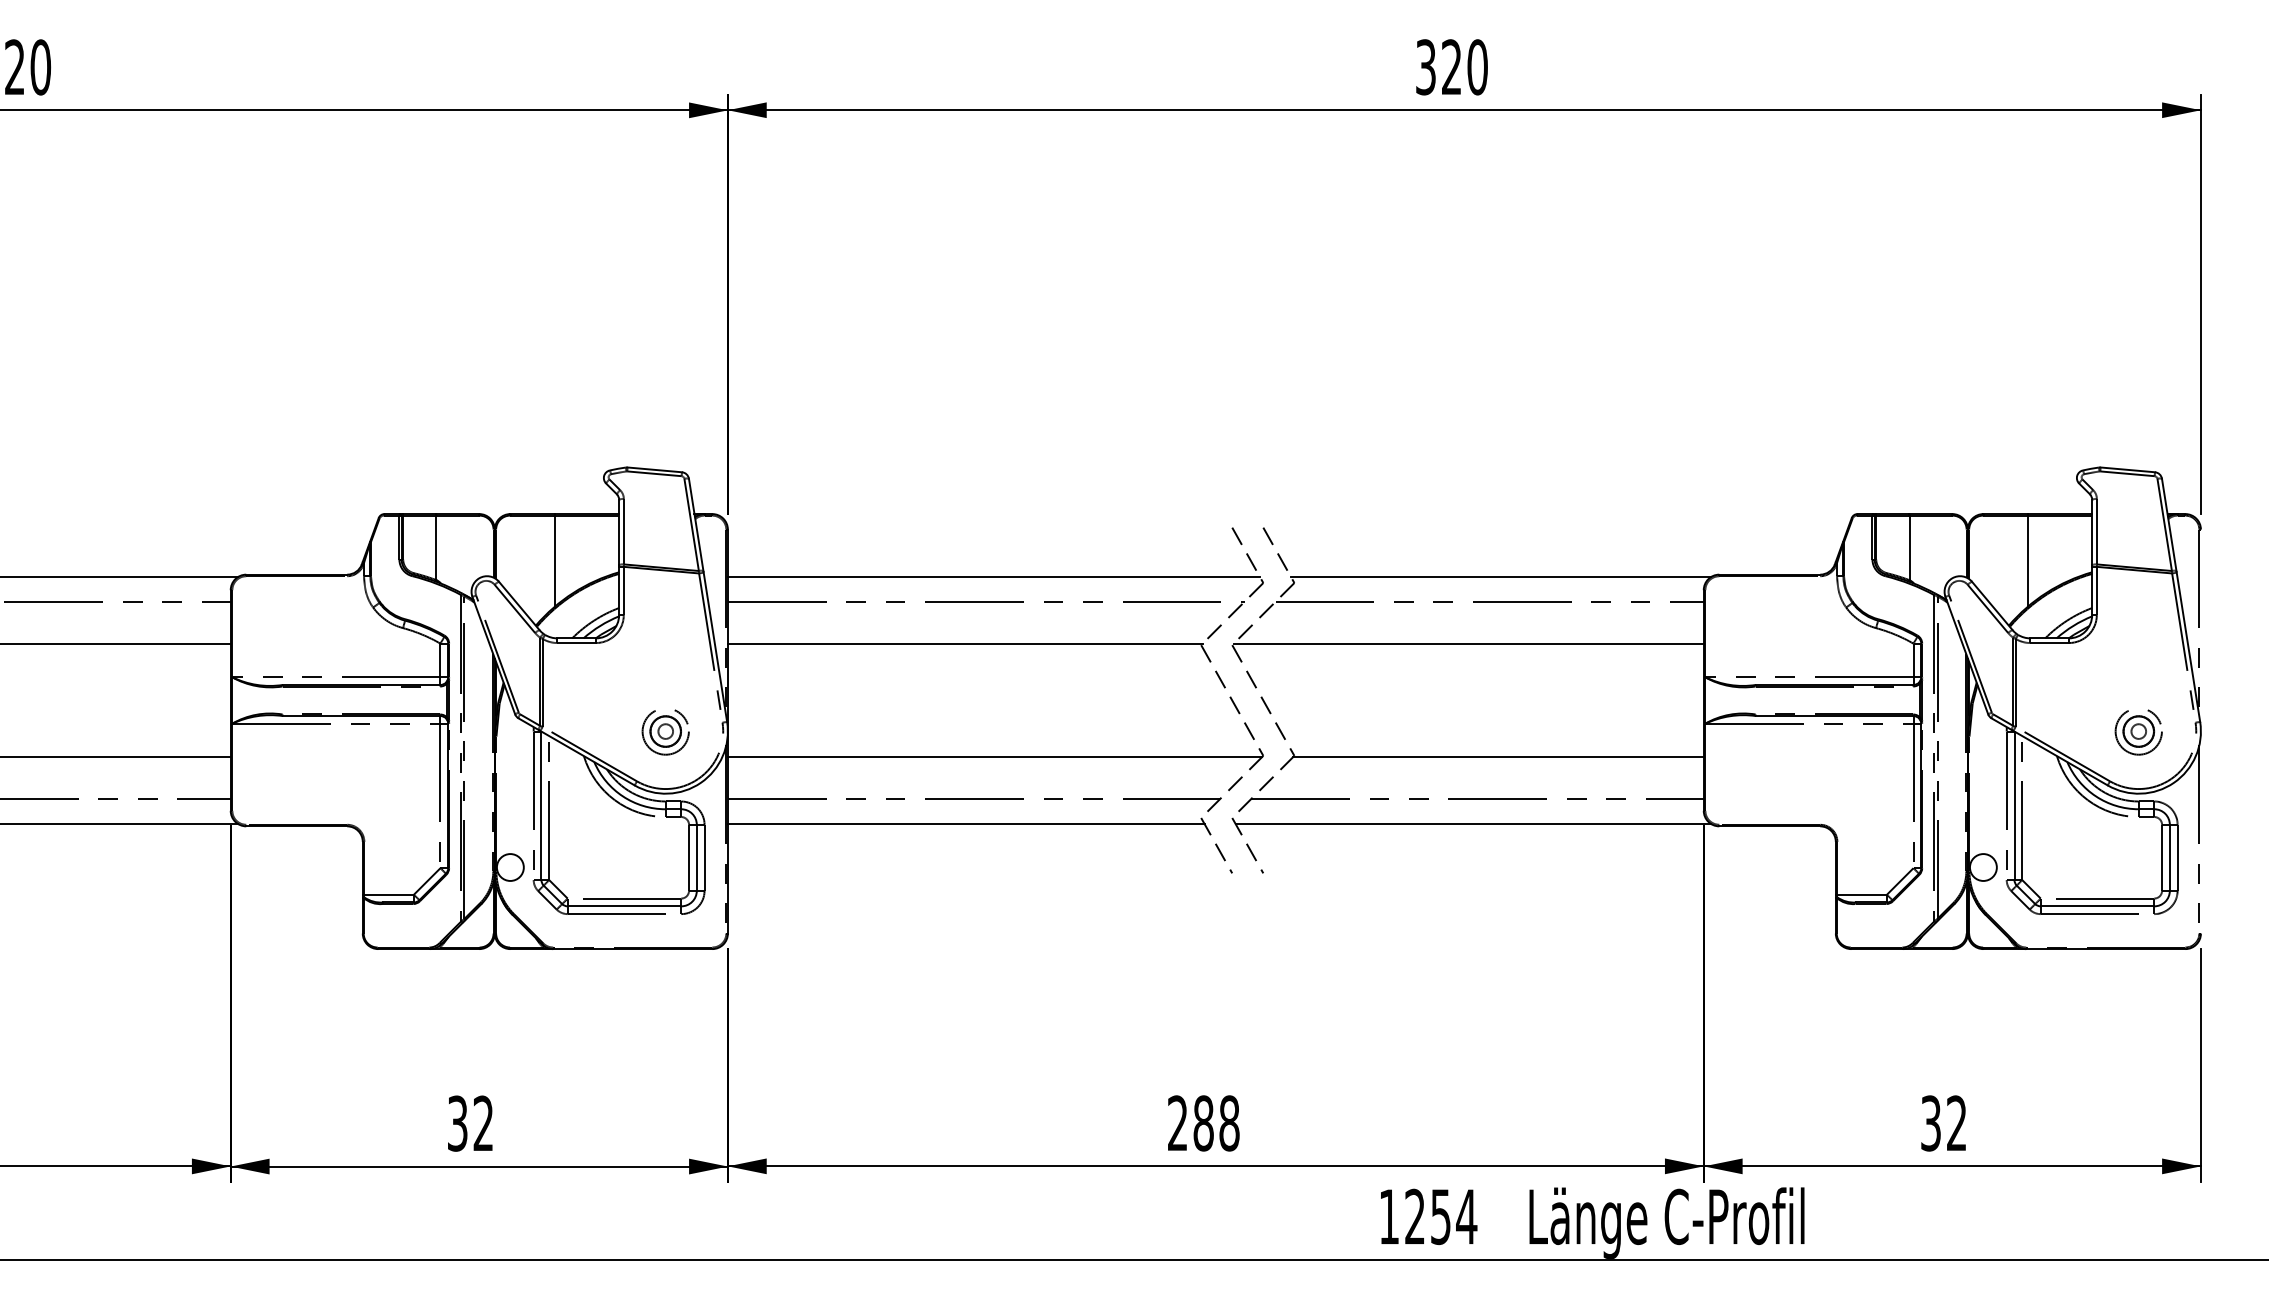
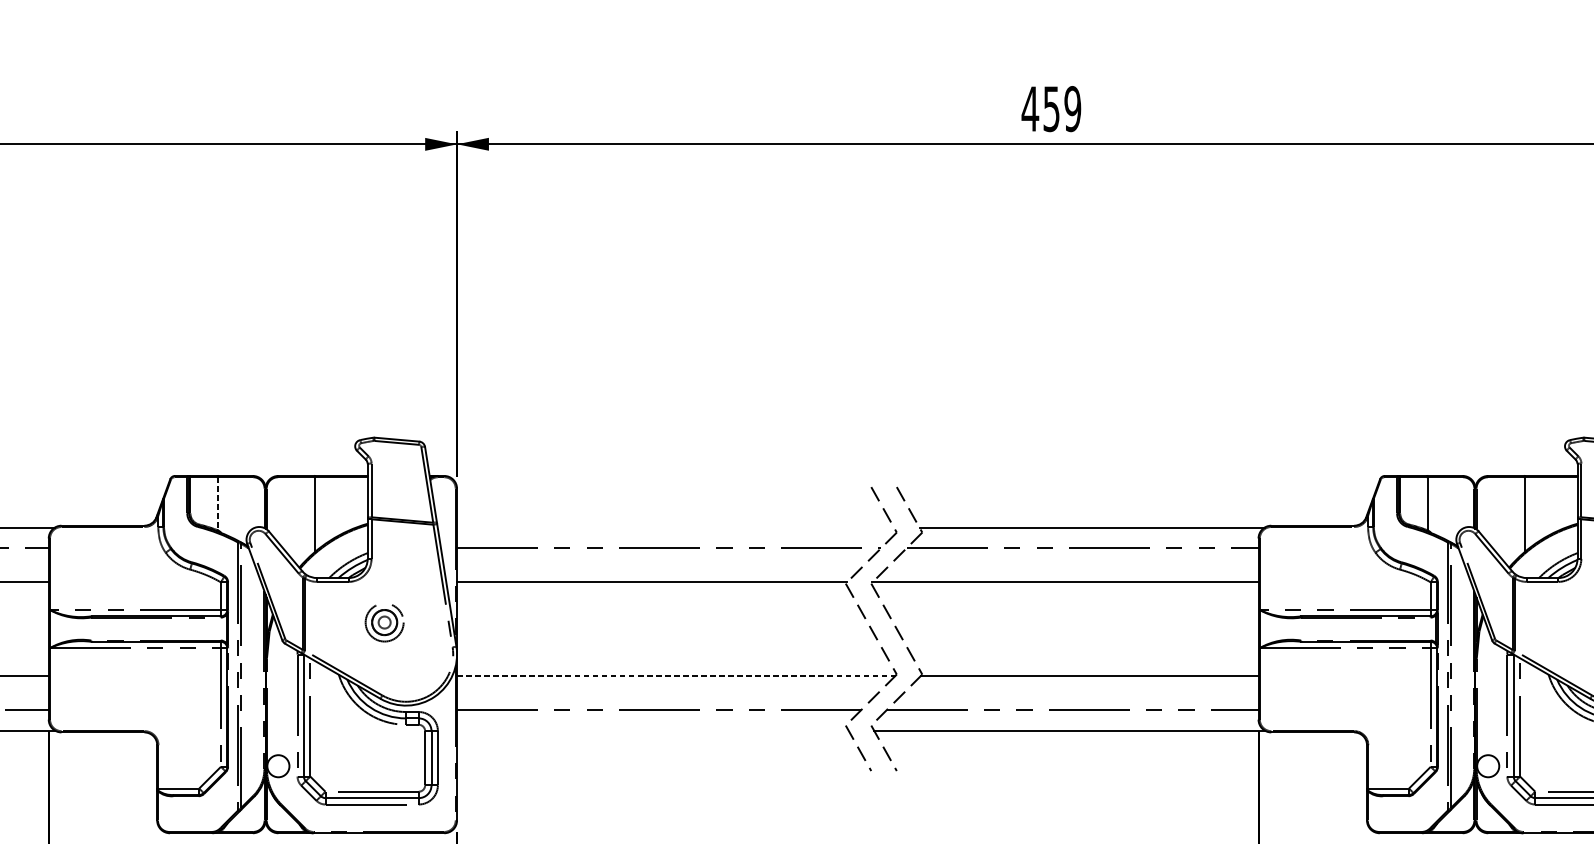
text: (1451, 67) -> (1051, 109), 320 -> 459
line: (436, 548) -> (217, 504), solid -> dashed
line: (993, 576) -> (675, 527), removed
part: (665, 732) -> (384, 623), moved
line: (995, 757) -> (676, 675), solid -> dashed
line: (965, 824) -> (652, 730), removed

